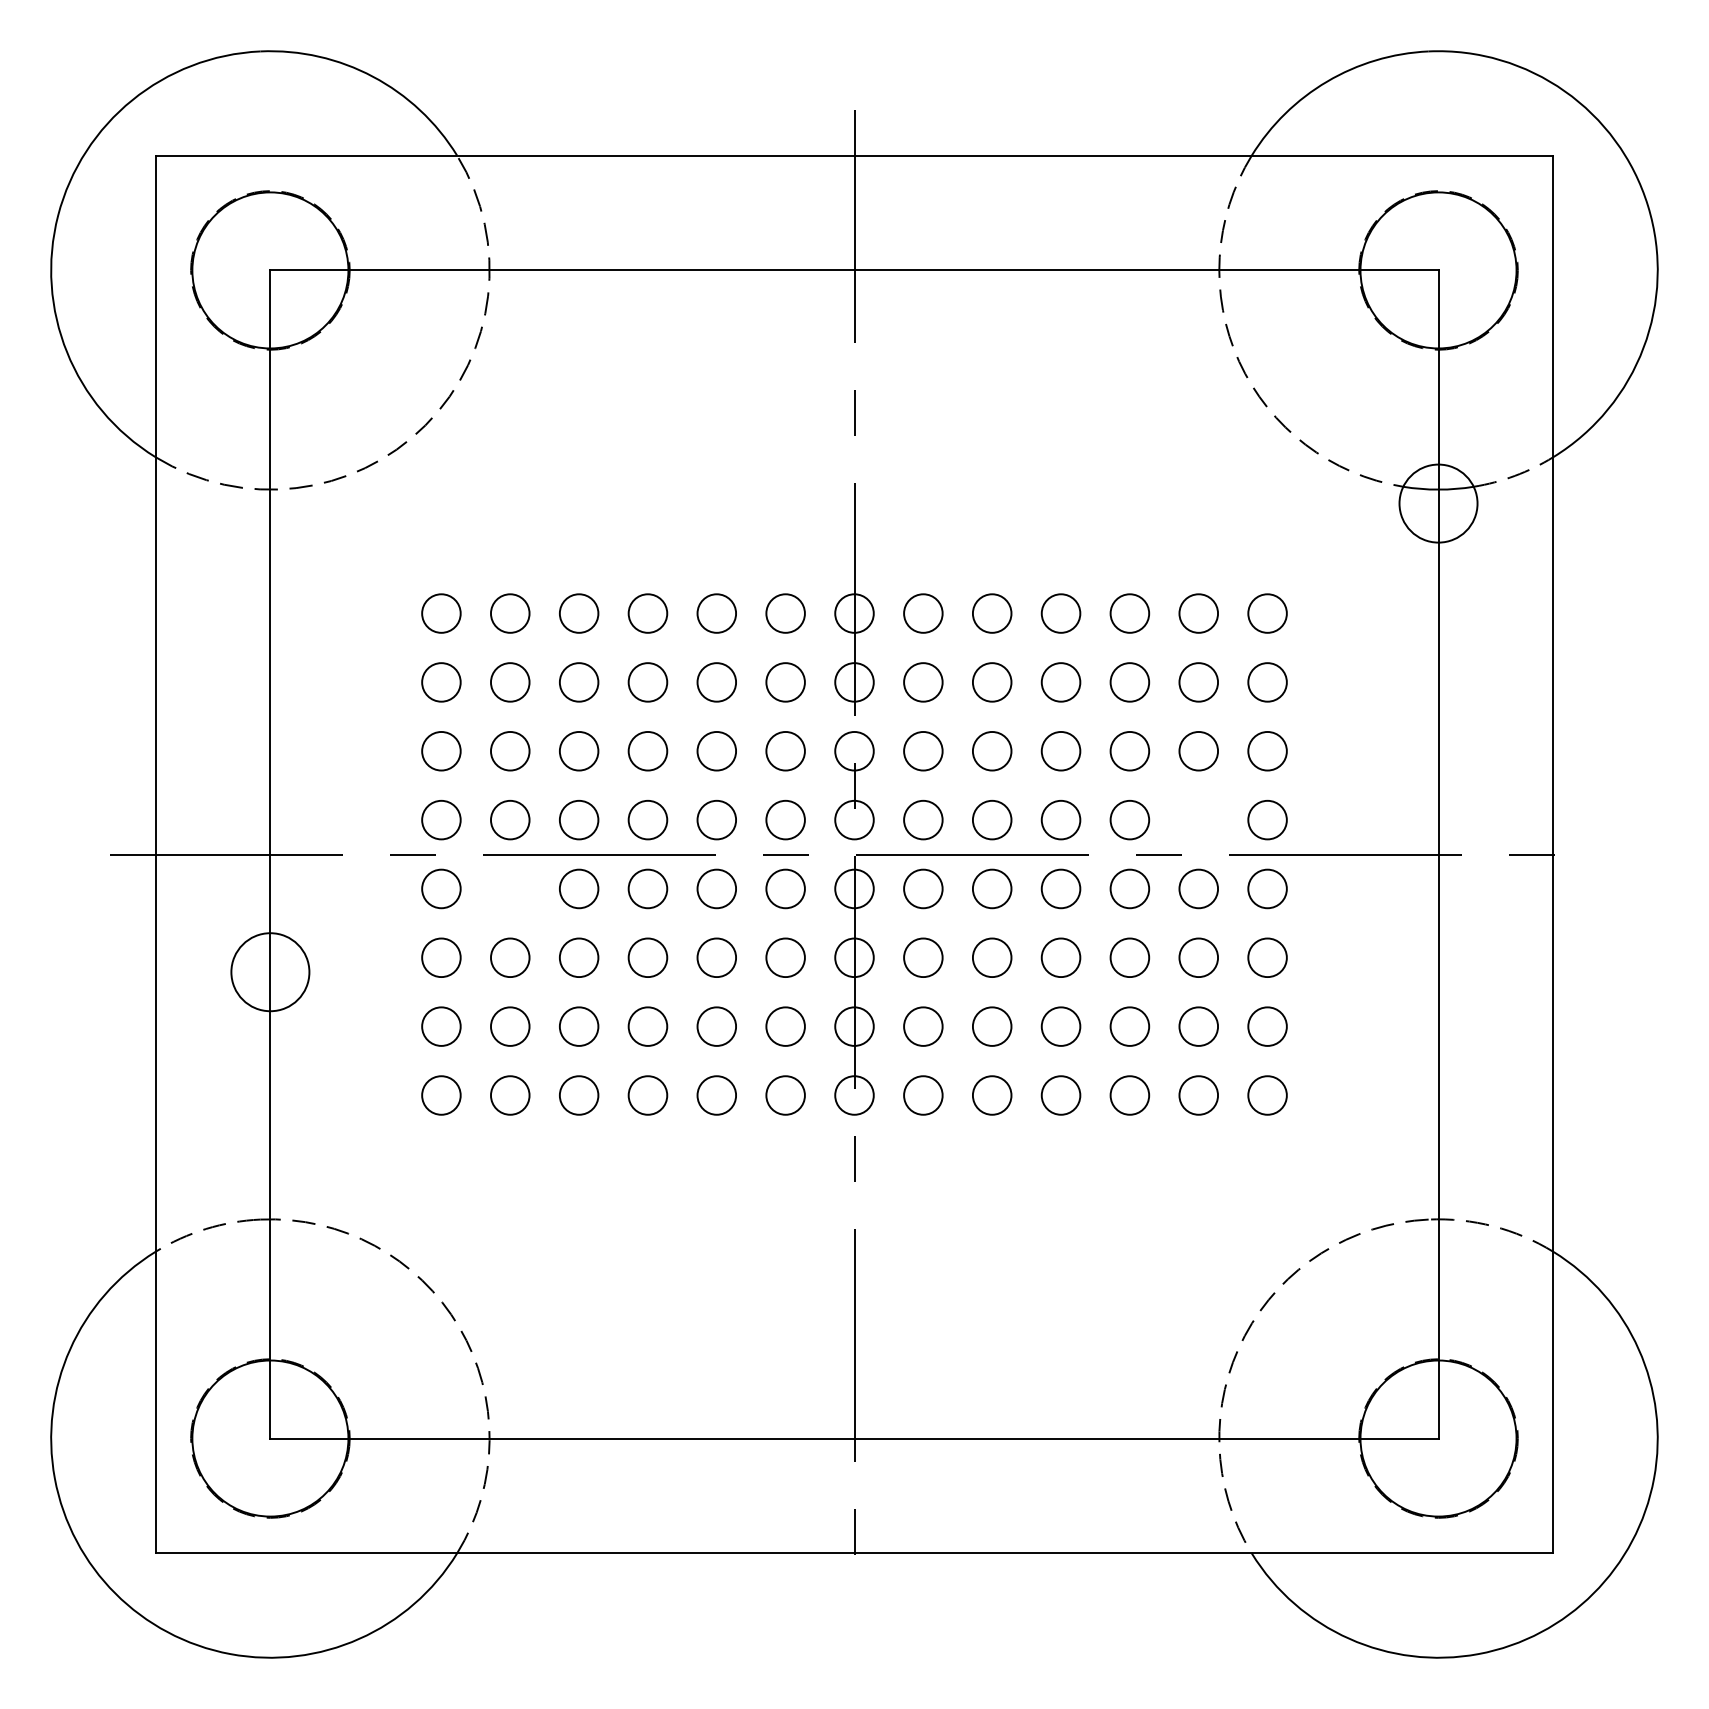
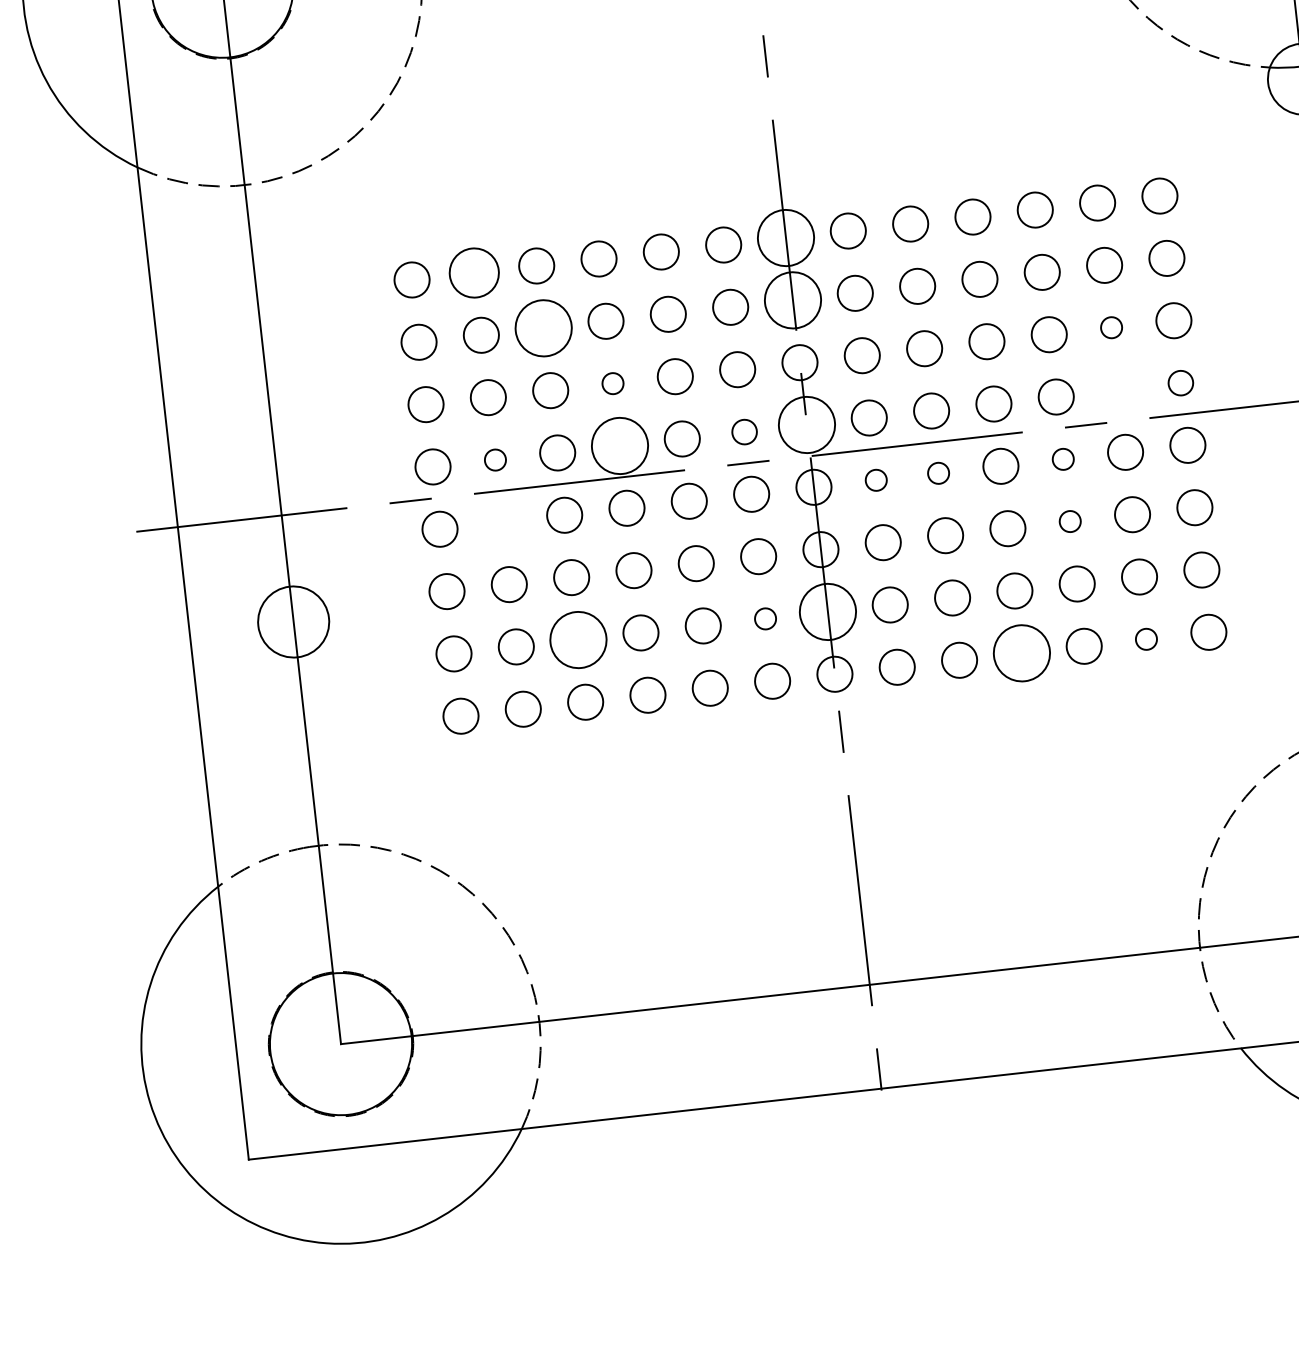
circle: (510, 613) -> (474, 272), size x1.4
circle: (854, 613) -> (785, 237), size x1.6
circle: (578, 682) -> (543, 328), size x1.6
circle: (854, 682) -> (792, 300), size x1.6
circle: (647, 750) -> (612, 383), size x0.6
circle: (1198, 750) -> (1111, 327), size x0.6
circle: (647, 819) -> (619, 445), size x1.6
circle: (854, 819) -> (806, 424), size x1.6
circle: (510, 820) -> (495, 460), size x0.6
circle: (785, 820) -> (744, 432), size x0.7
circle: (1267, 820) -> (1180, 383), size x0.7
circle: (923, 888) -> (876, 479), size x0.6
circle: (991, 888) -> (937, 473), size x0.6
circle: (1129, 888) -> (1062, 458), size x0.6
circle: (1129, 957) -> (1069, 521), size x0.6
circle: (579, 1026) -> (578, 639), size x1.6
circle: (785, 1026) -> (765, 618), size x0.6
circle: (854, 1026) -> (827, 611), size x1.6
circle: (1060, 1095) -> (1021, 653), size x1.6
circle: (1198, 1095) -> (1146, 639), size x0.6

